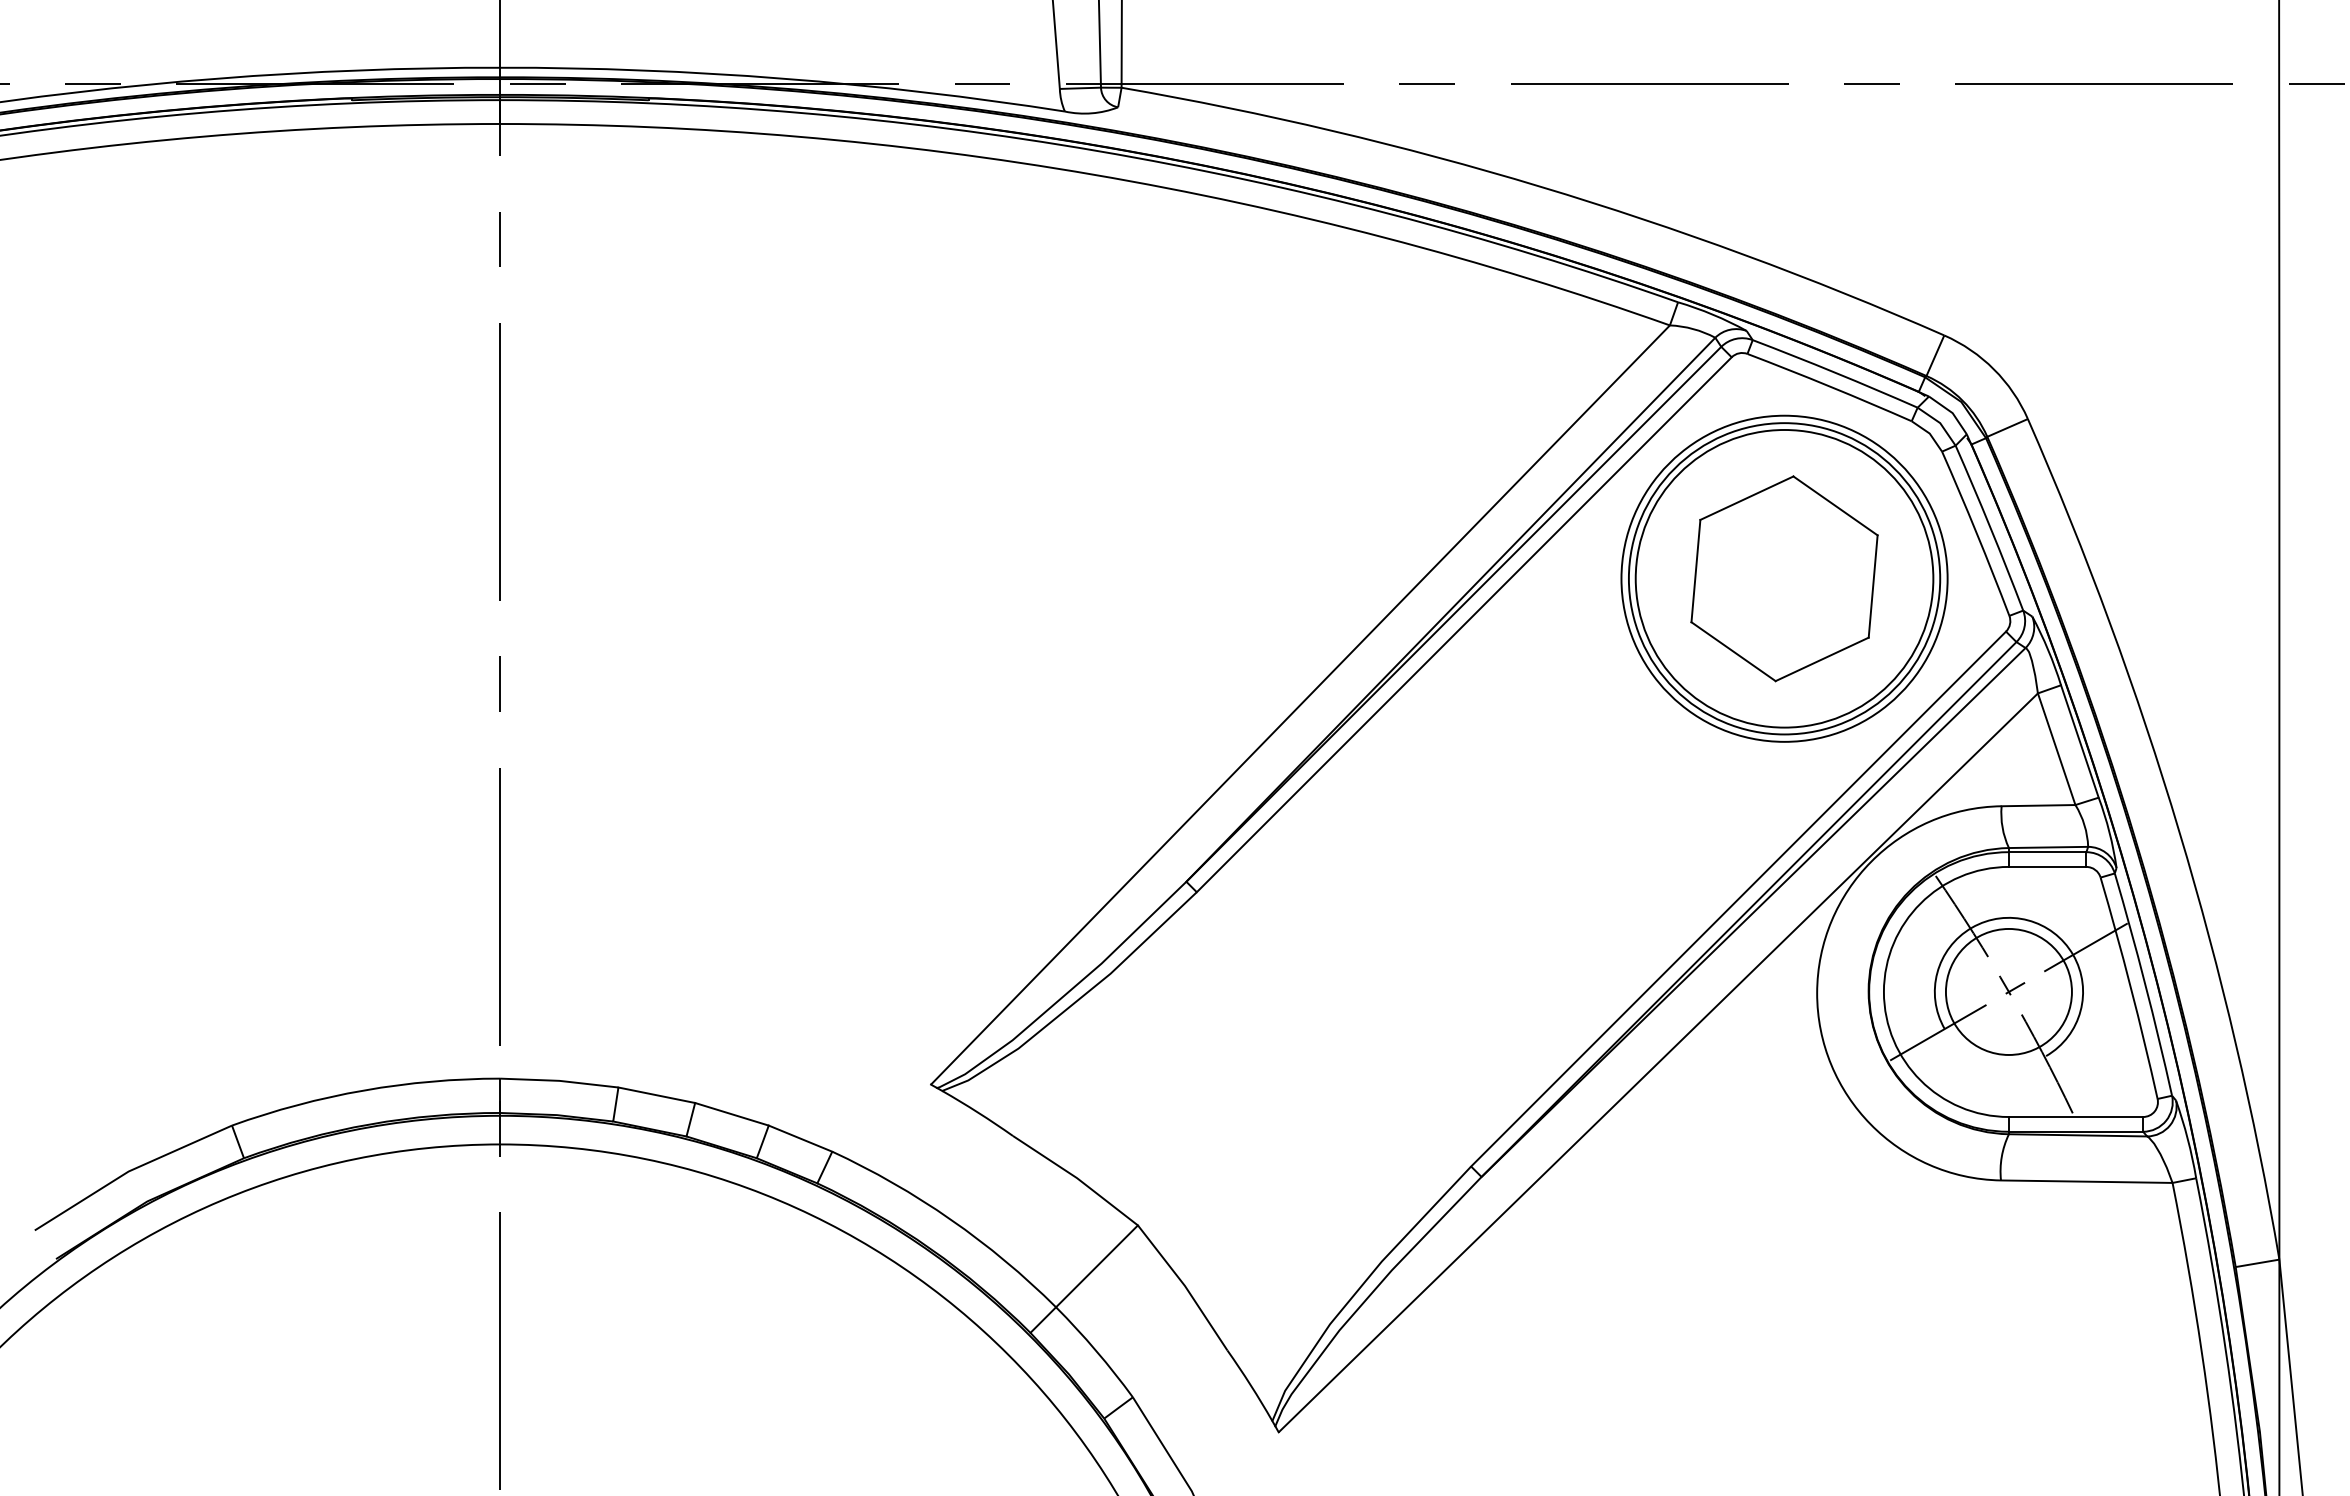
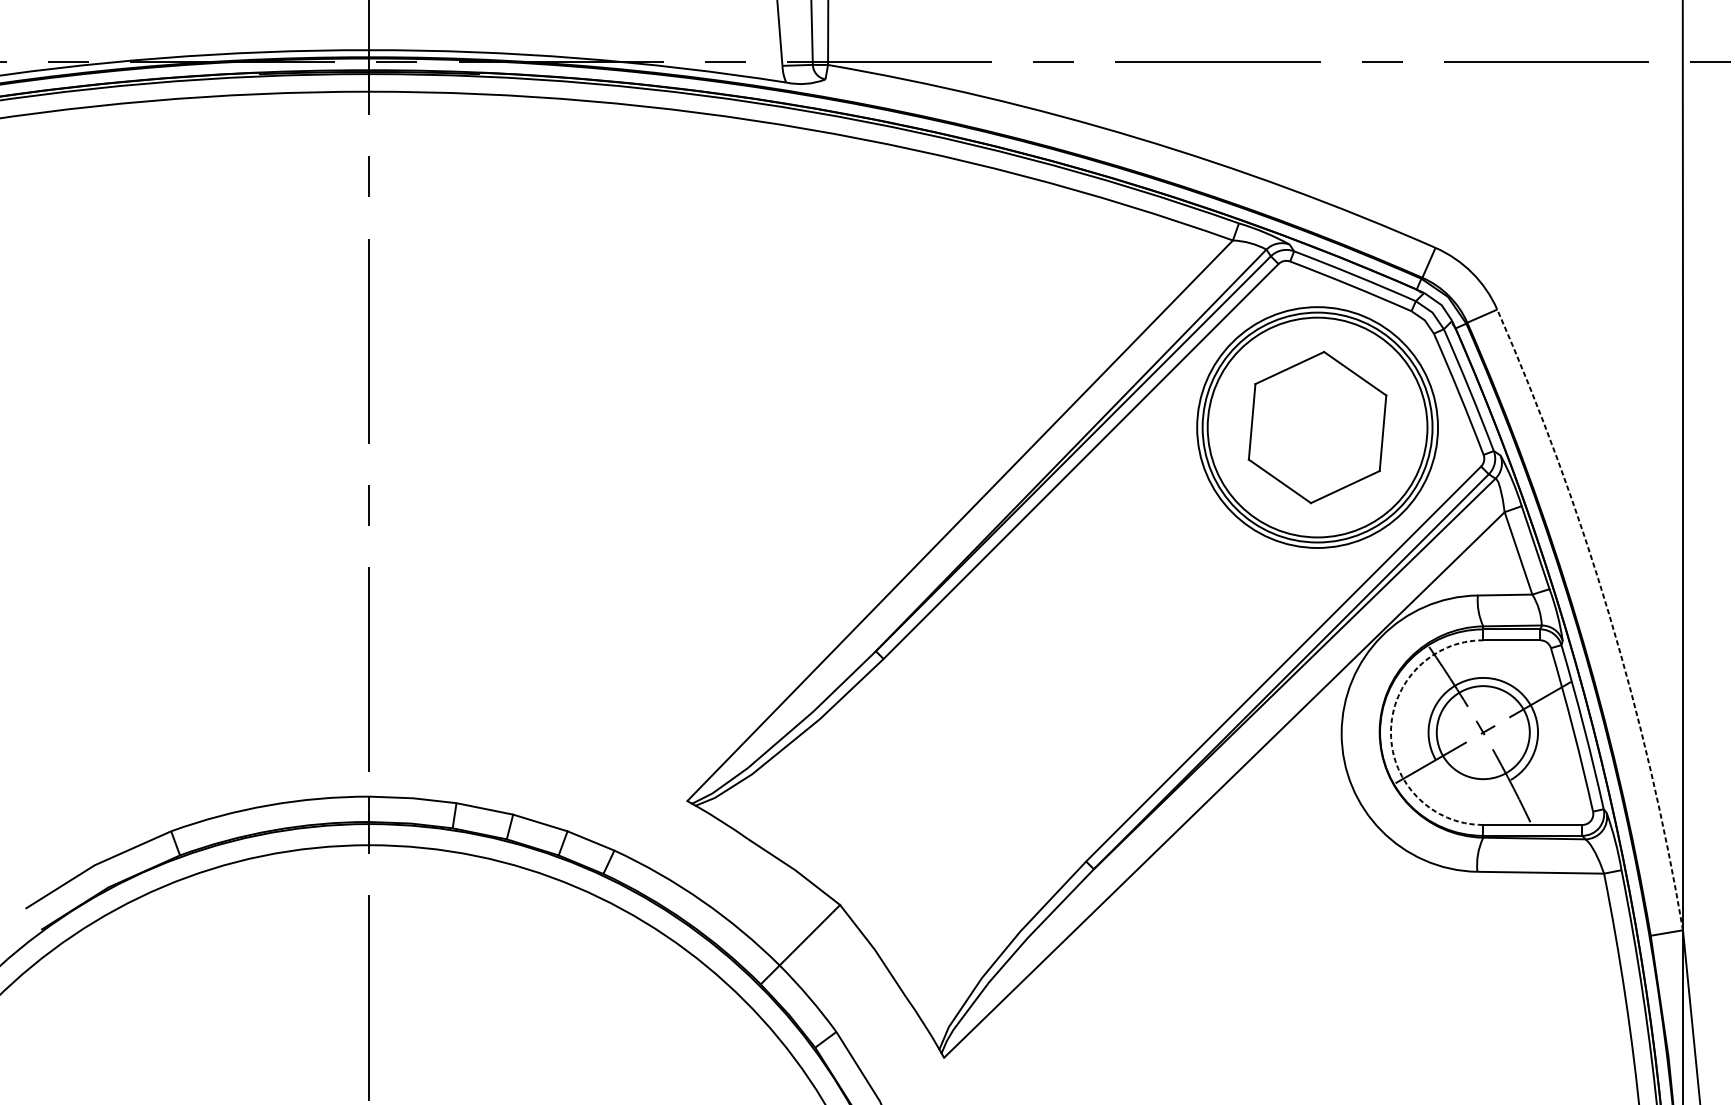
arc: (2179, 831) -> (1609, 614), solid -> dashed
arc: (1883, 991) -> (1390, 732), solid -> dashed

